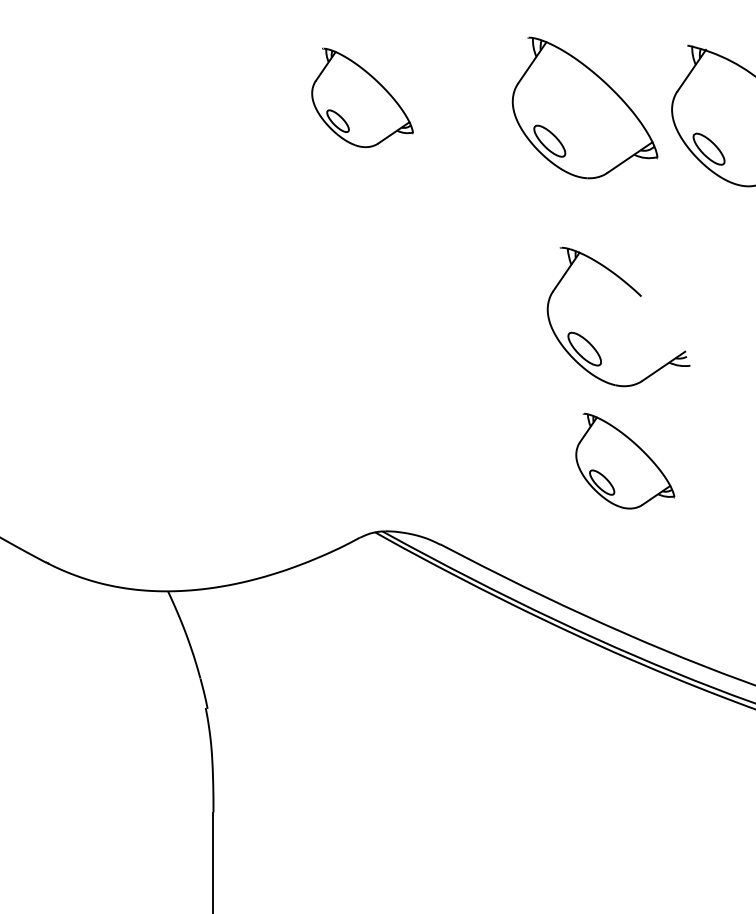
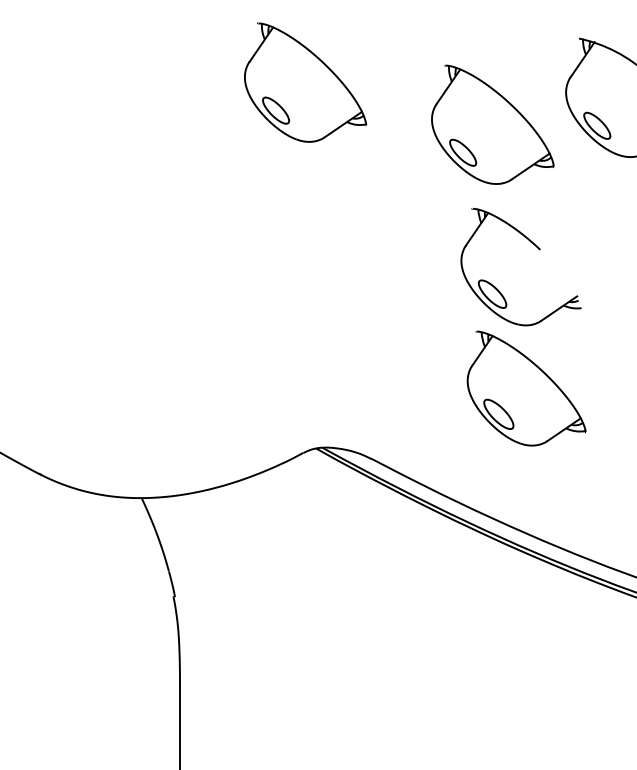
part: (362, 97) -> (305, 82), size x1.43
part: (584, 107) -> (492, 124), moved
part: (625, 460) -> (526, 387), size x1.43

